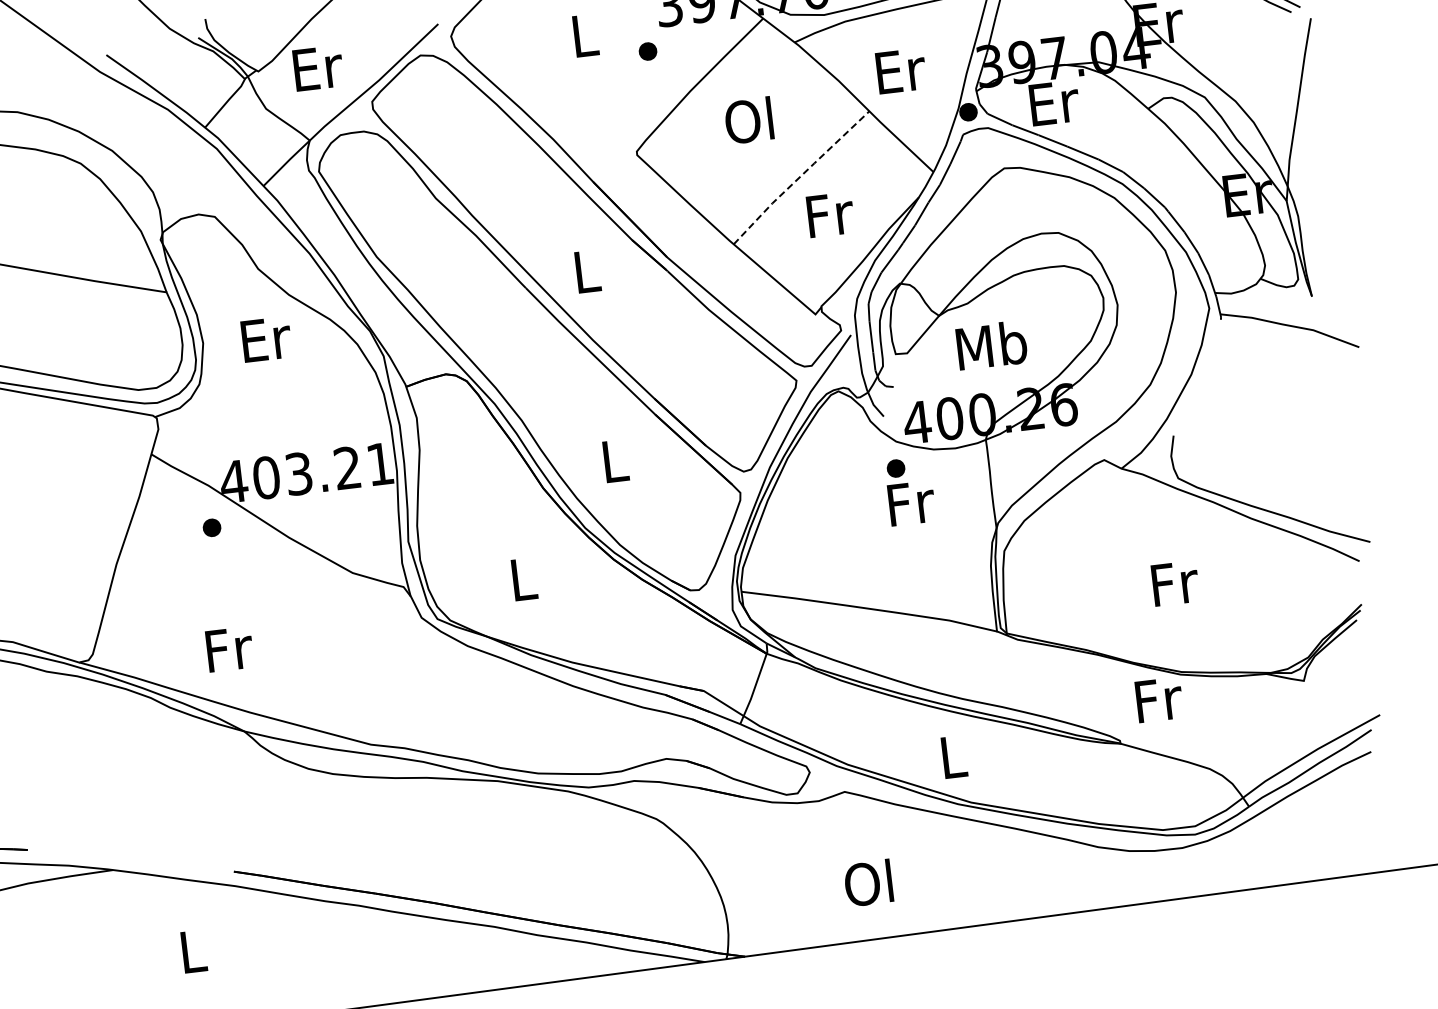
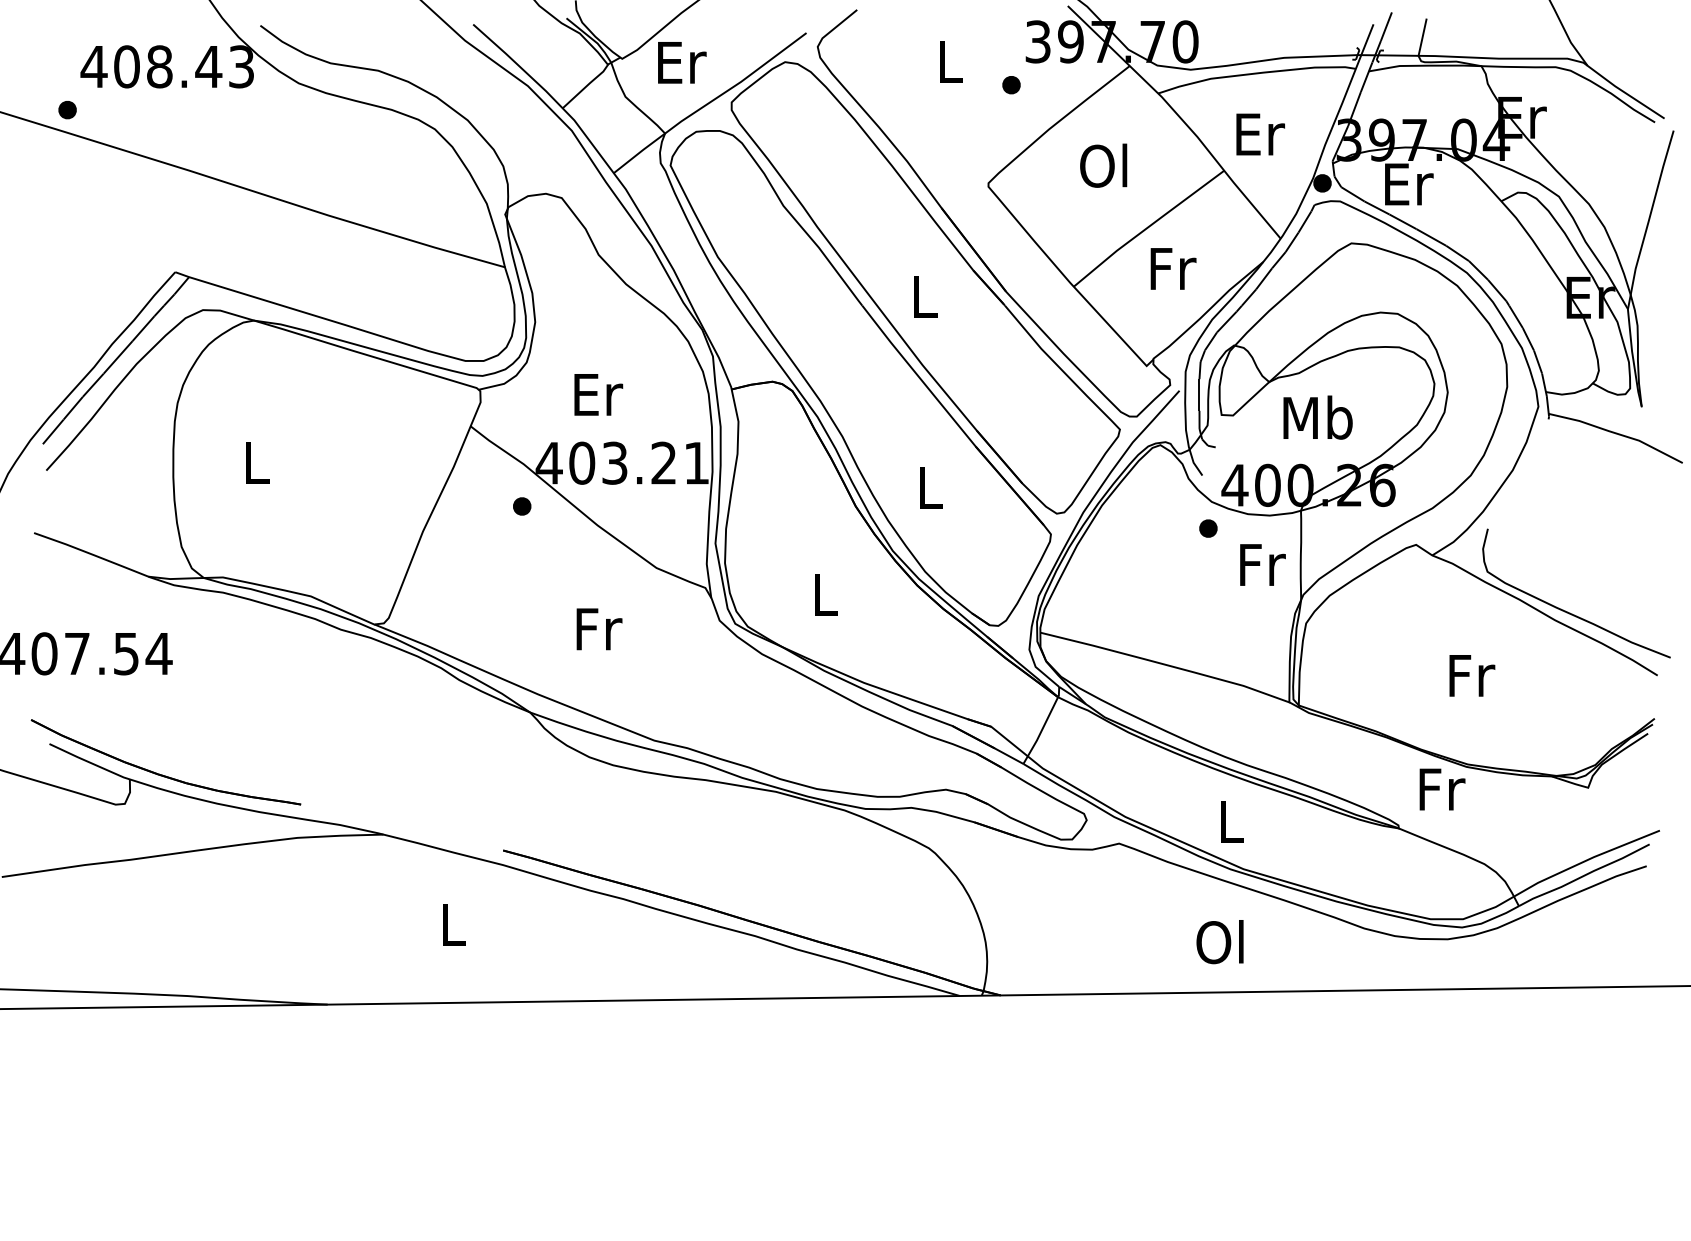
line: (800, 176) -> (1148, 227), dashed -> solid
text: (266, 339) -> (598, 394), moved
text: (911, 502) -> (1262, 564), moved
text: (229, 649) -> (599, 629), moved
text: (868, 883) -> (1219, 942), moved

